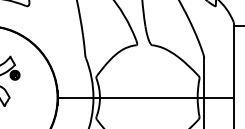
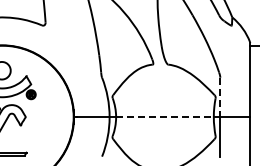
line: (204, 78) -> (220, 97), solid -> dashed
line: (148, 98) -> (164, 117), solid -> dashed

